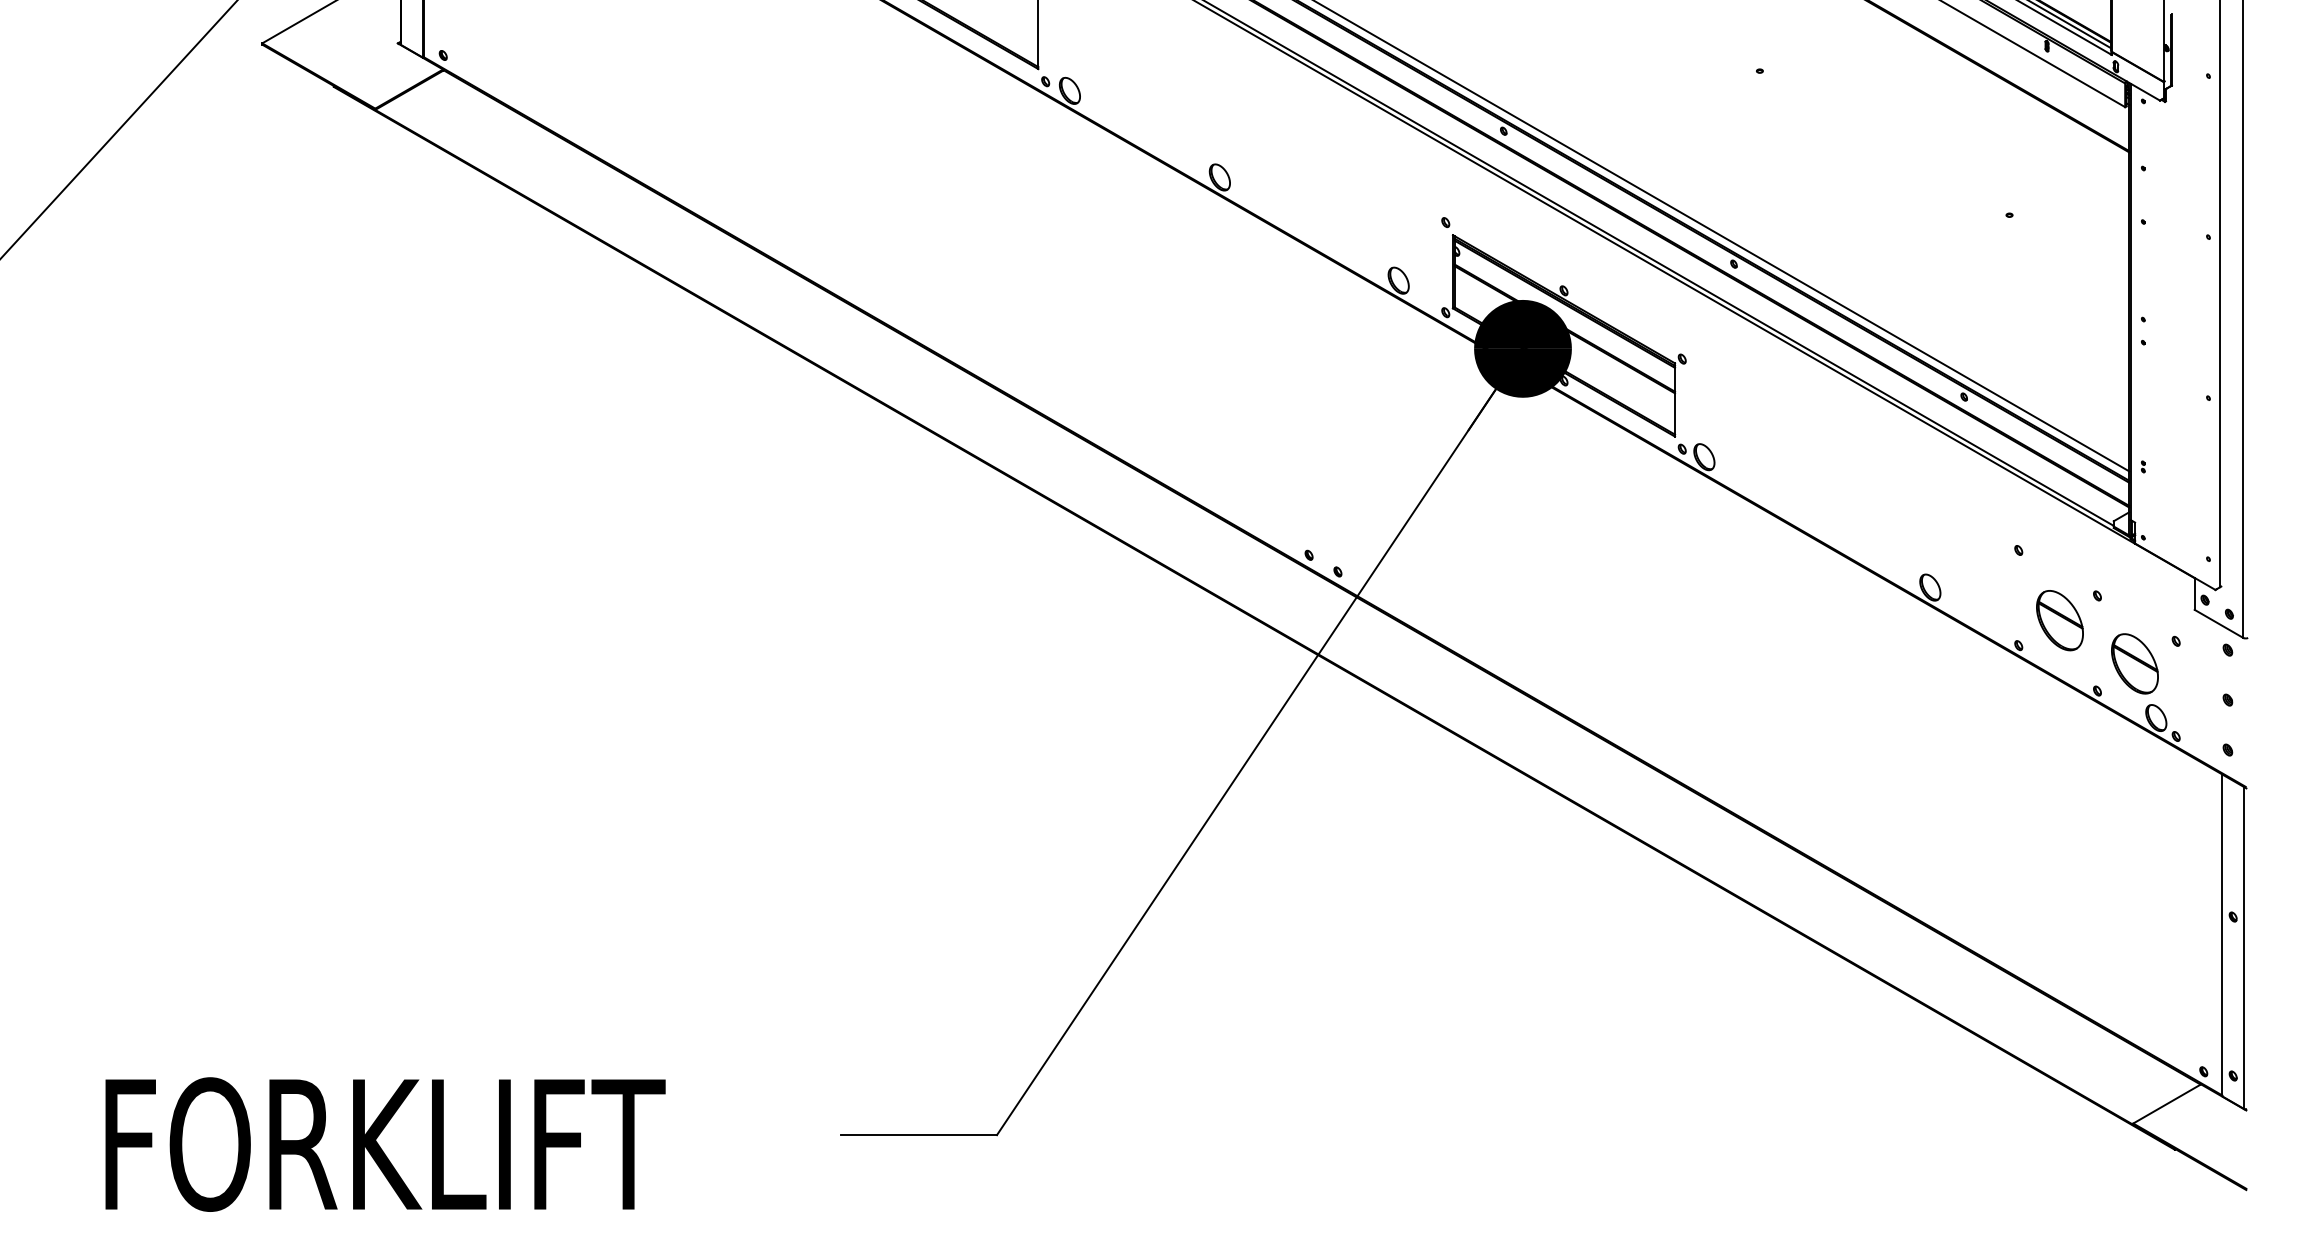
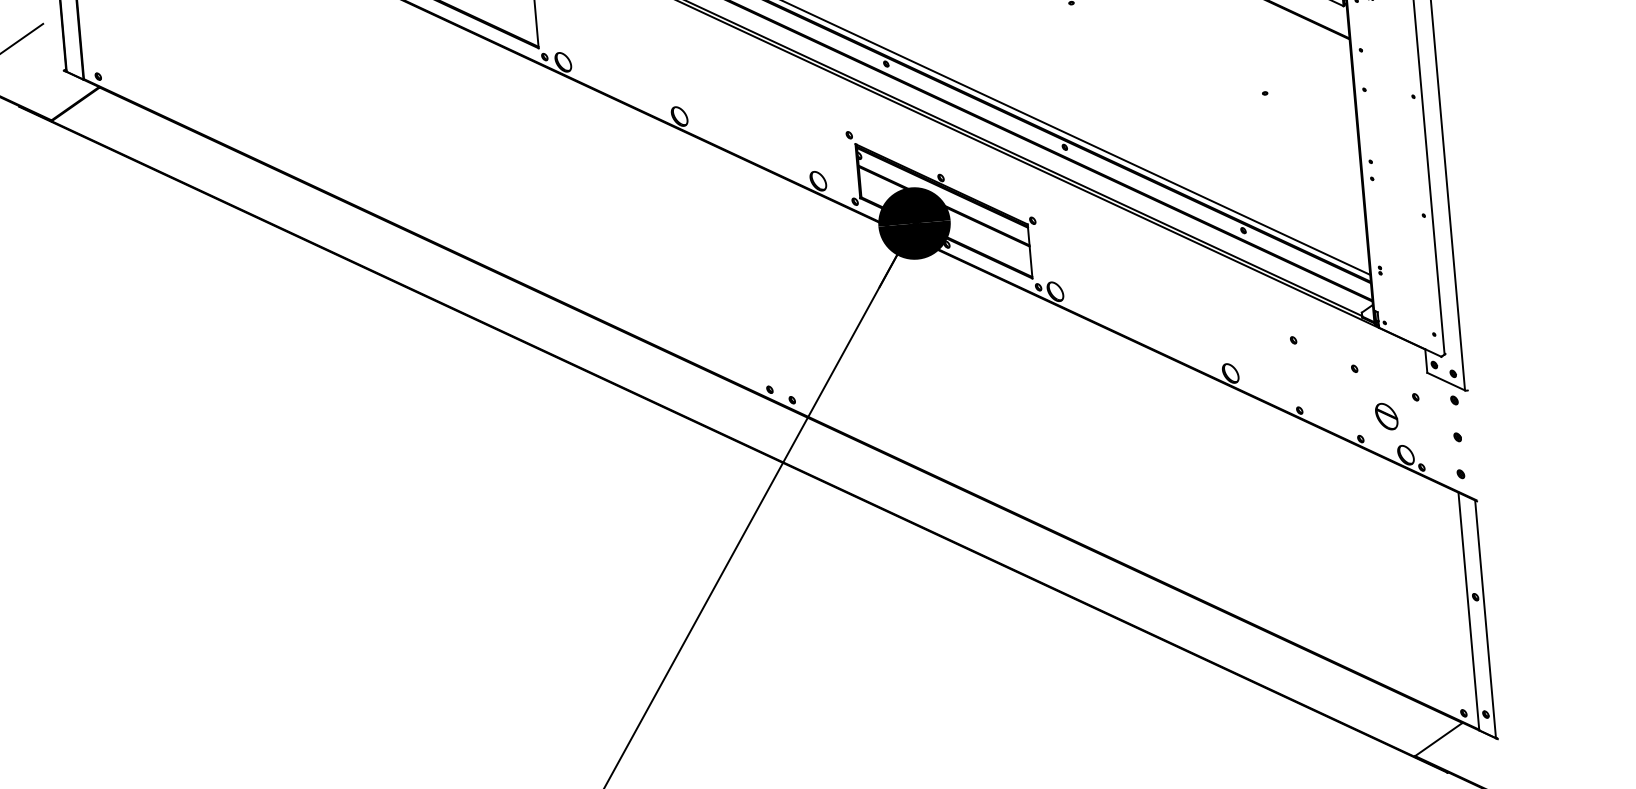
part: (2059, 620) -> (1328, 389), removed
part: (2134, 663) -> (1386, 416), size x0.6

